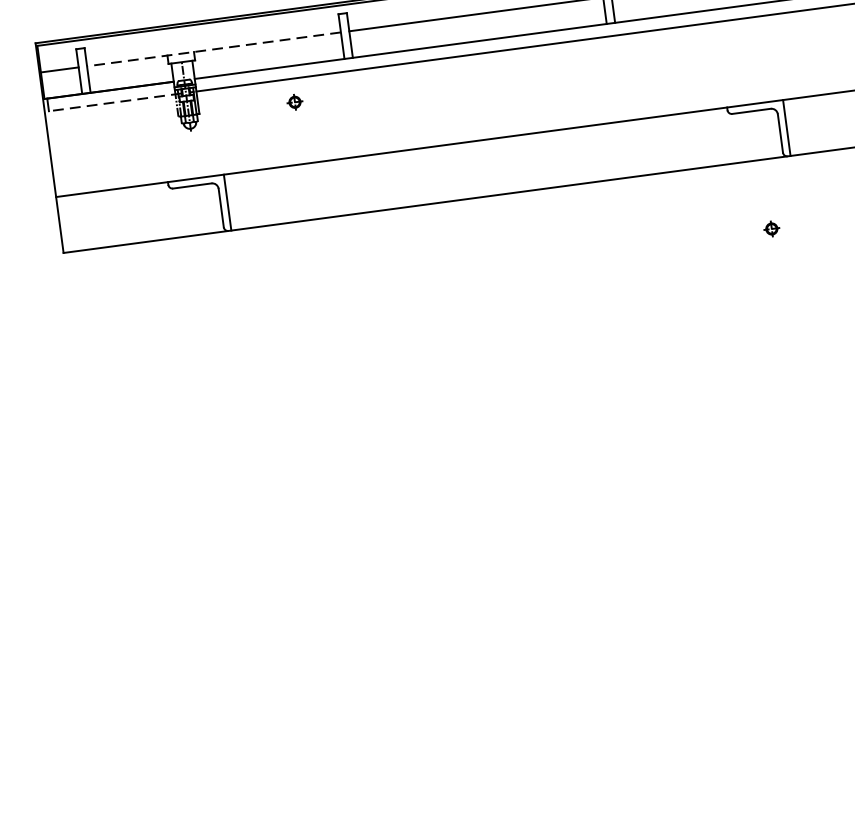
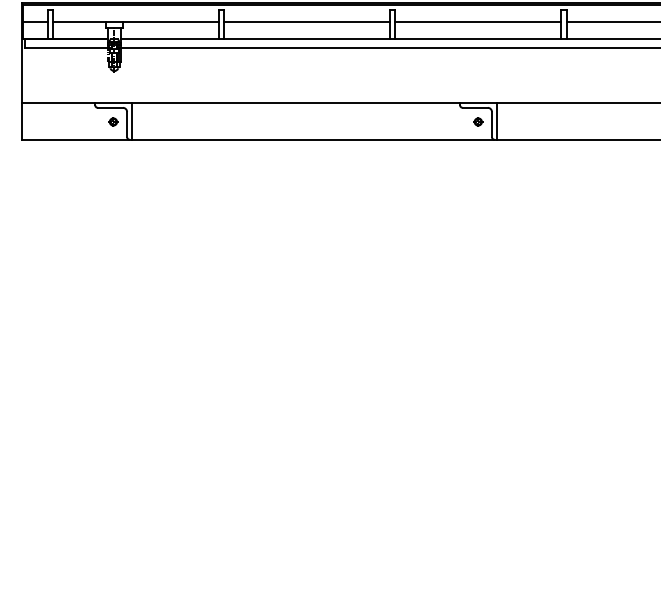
line: (214, 49) -> (136, 22), dashed -> solid
part: (294, 101) -> (113, 121), moved
line: (114, 102) -> (67, 47), dashed -> solid
part: (772, 228) -> (478, 121), moved

